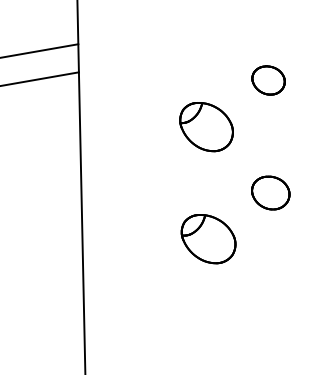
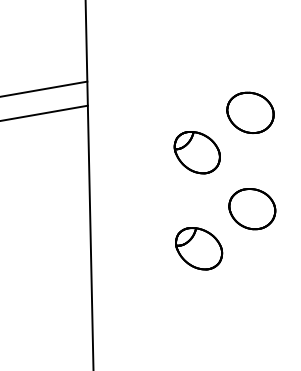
part: (268, 80) -> (250, 112), size x1.67
part: (270, 193) -> (252, 209), size x1.43

